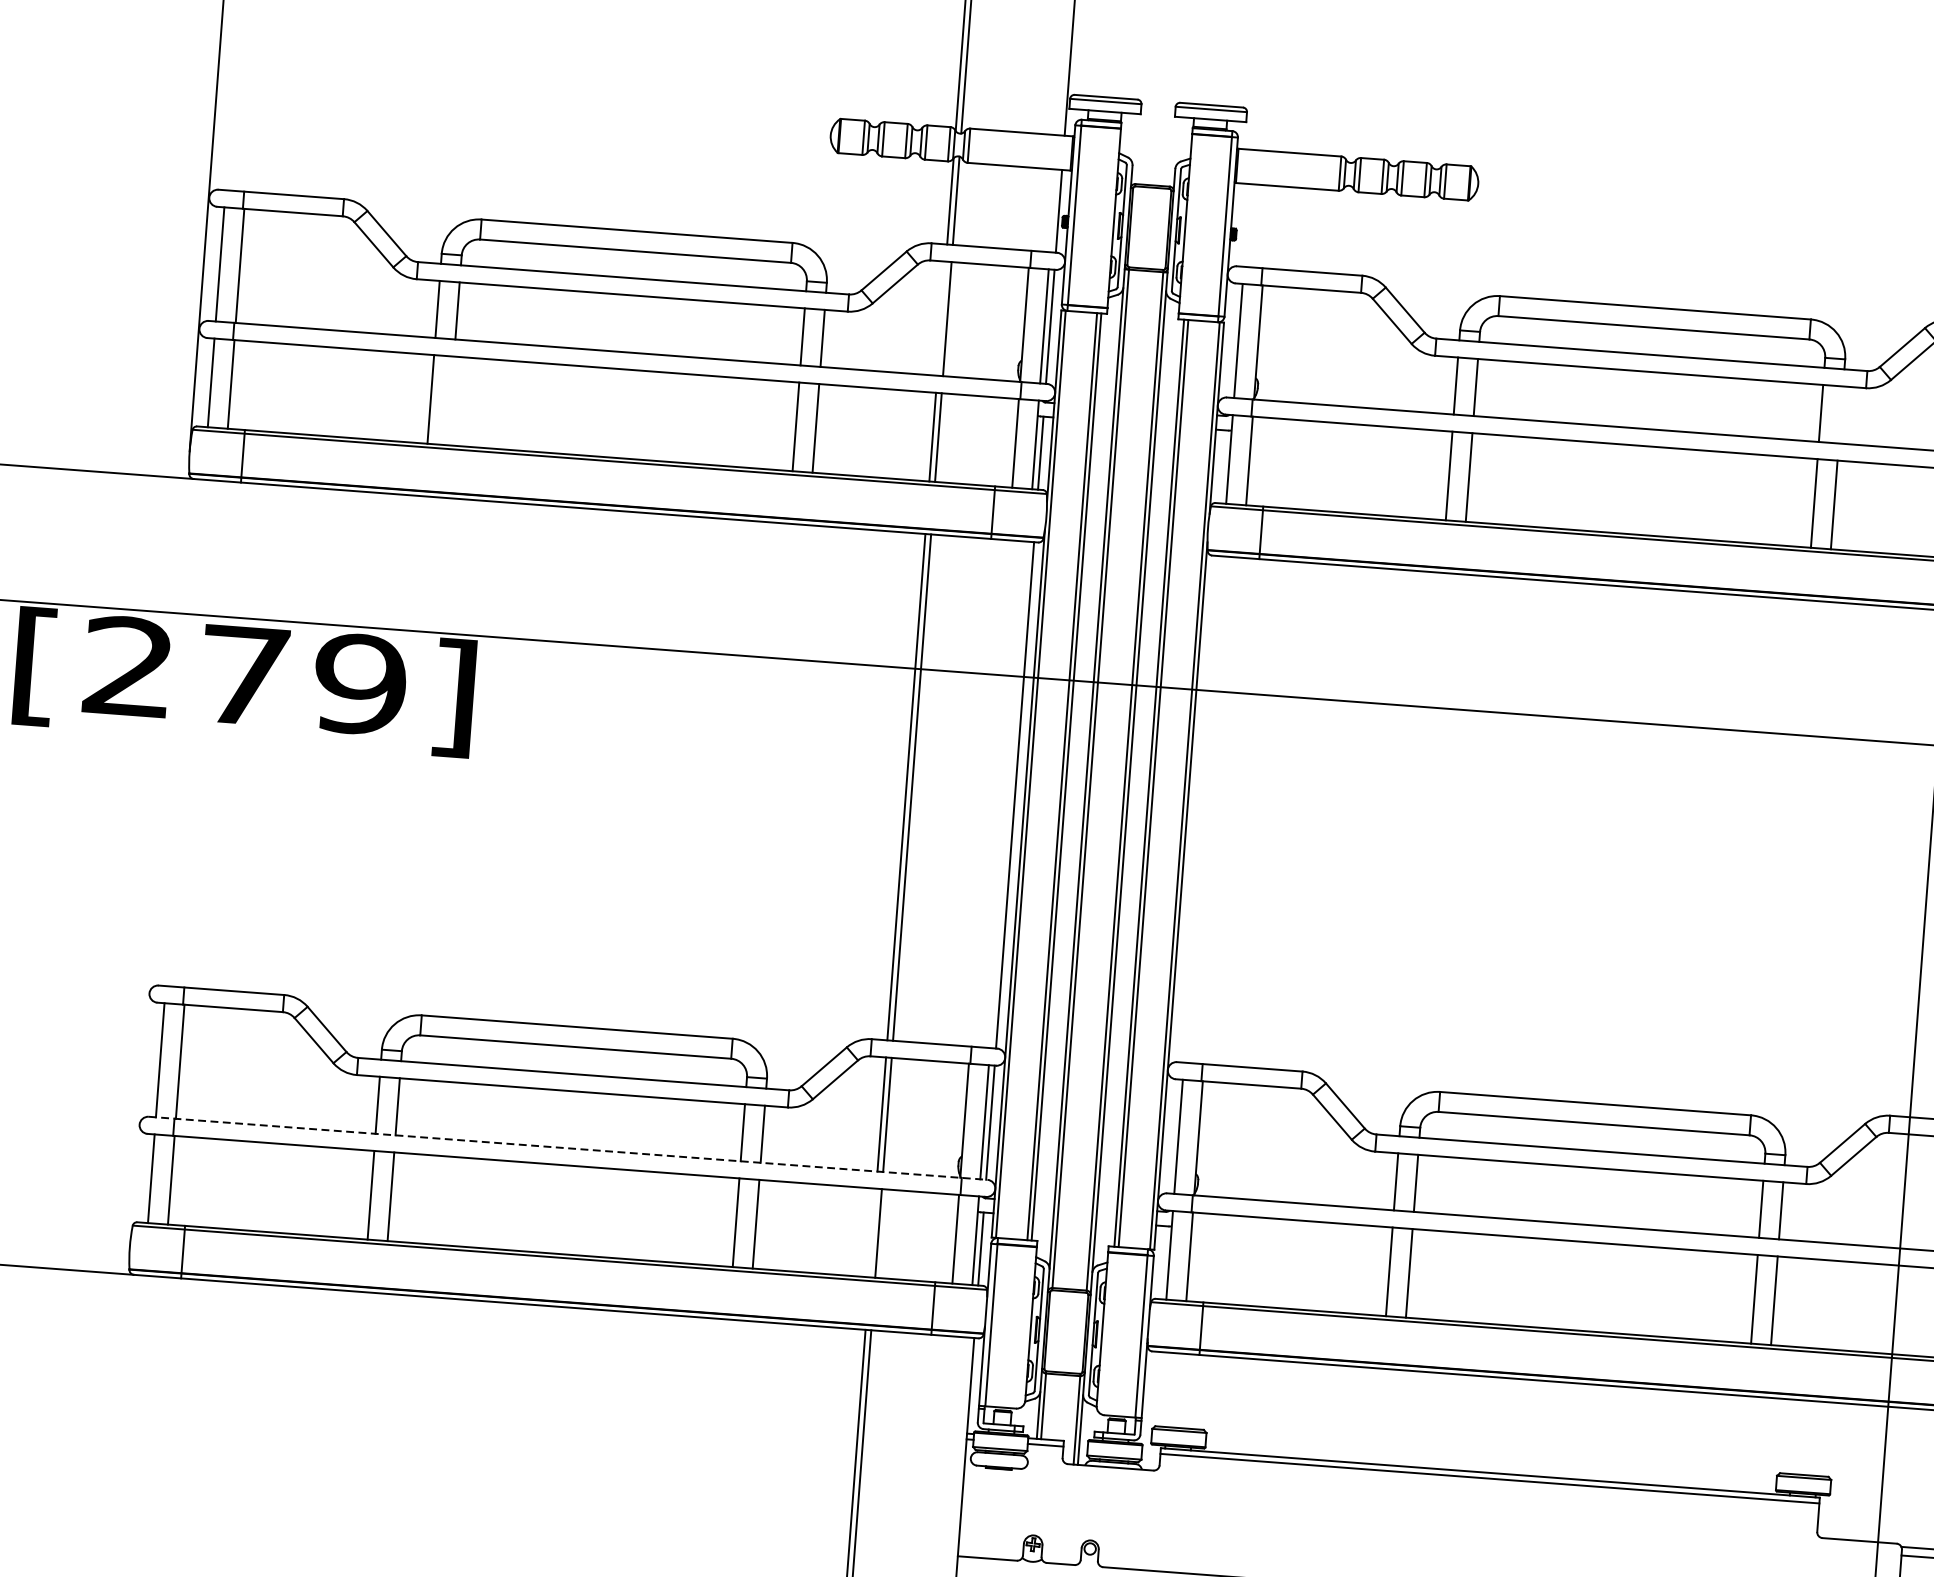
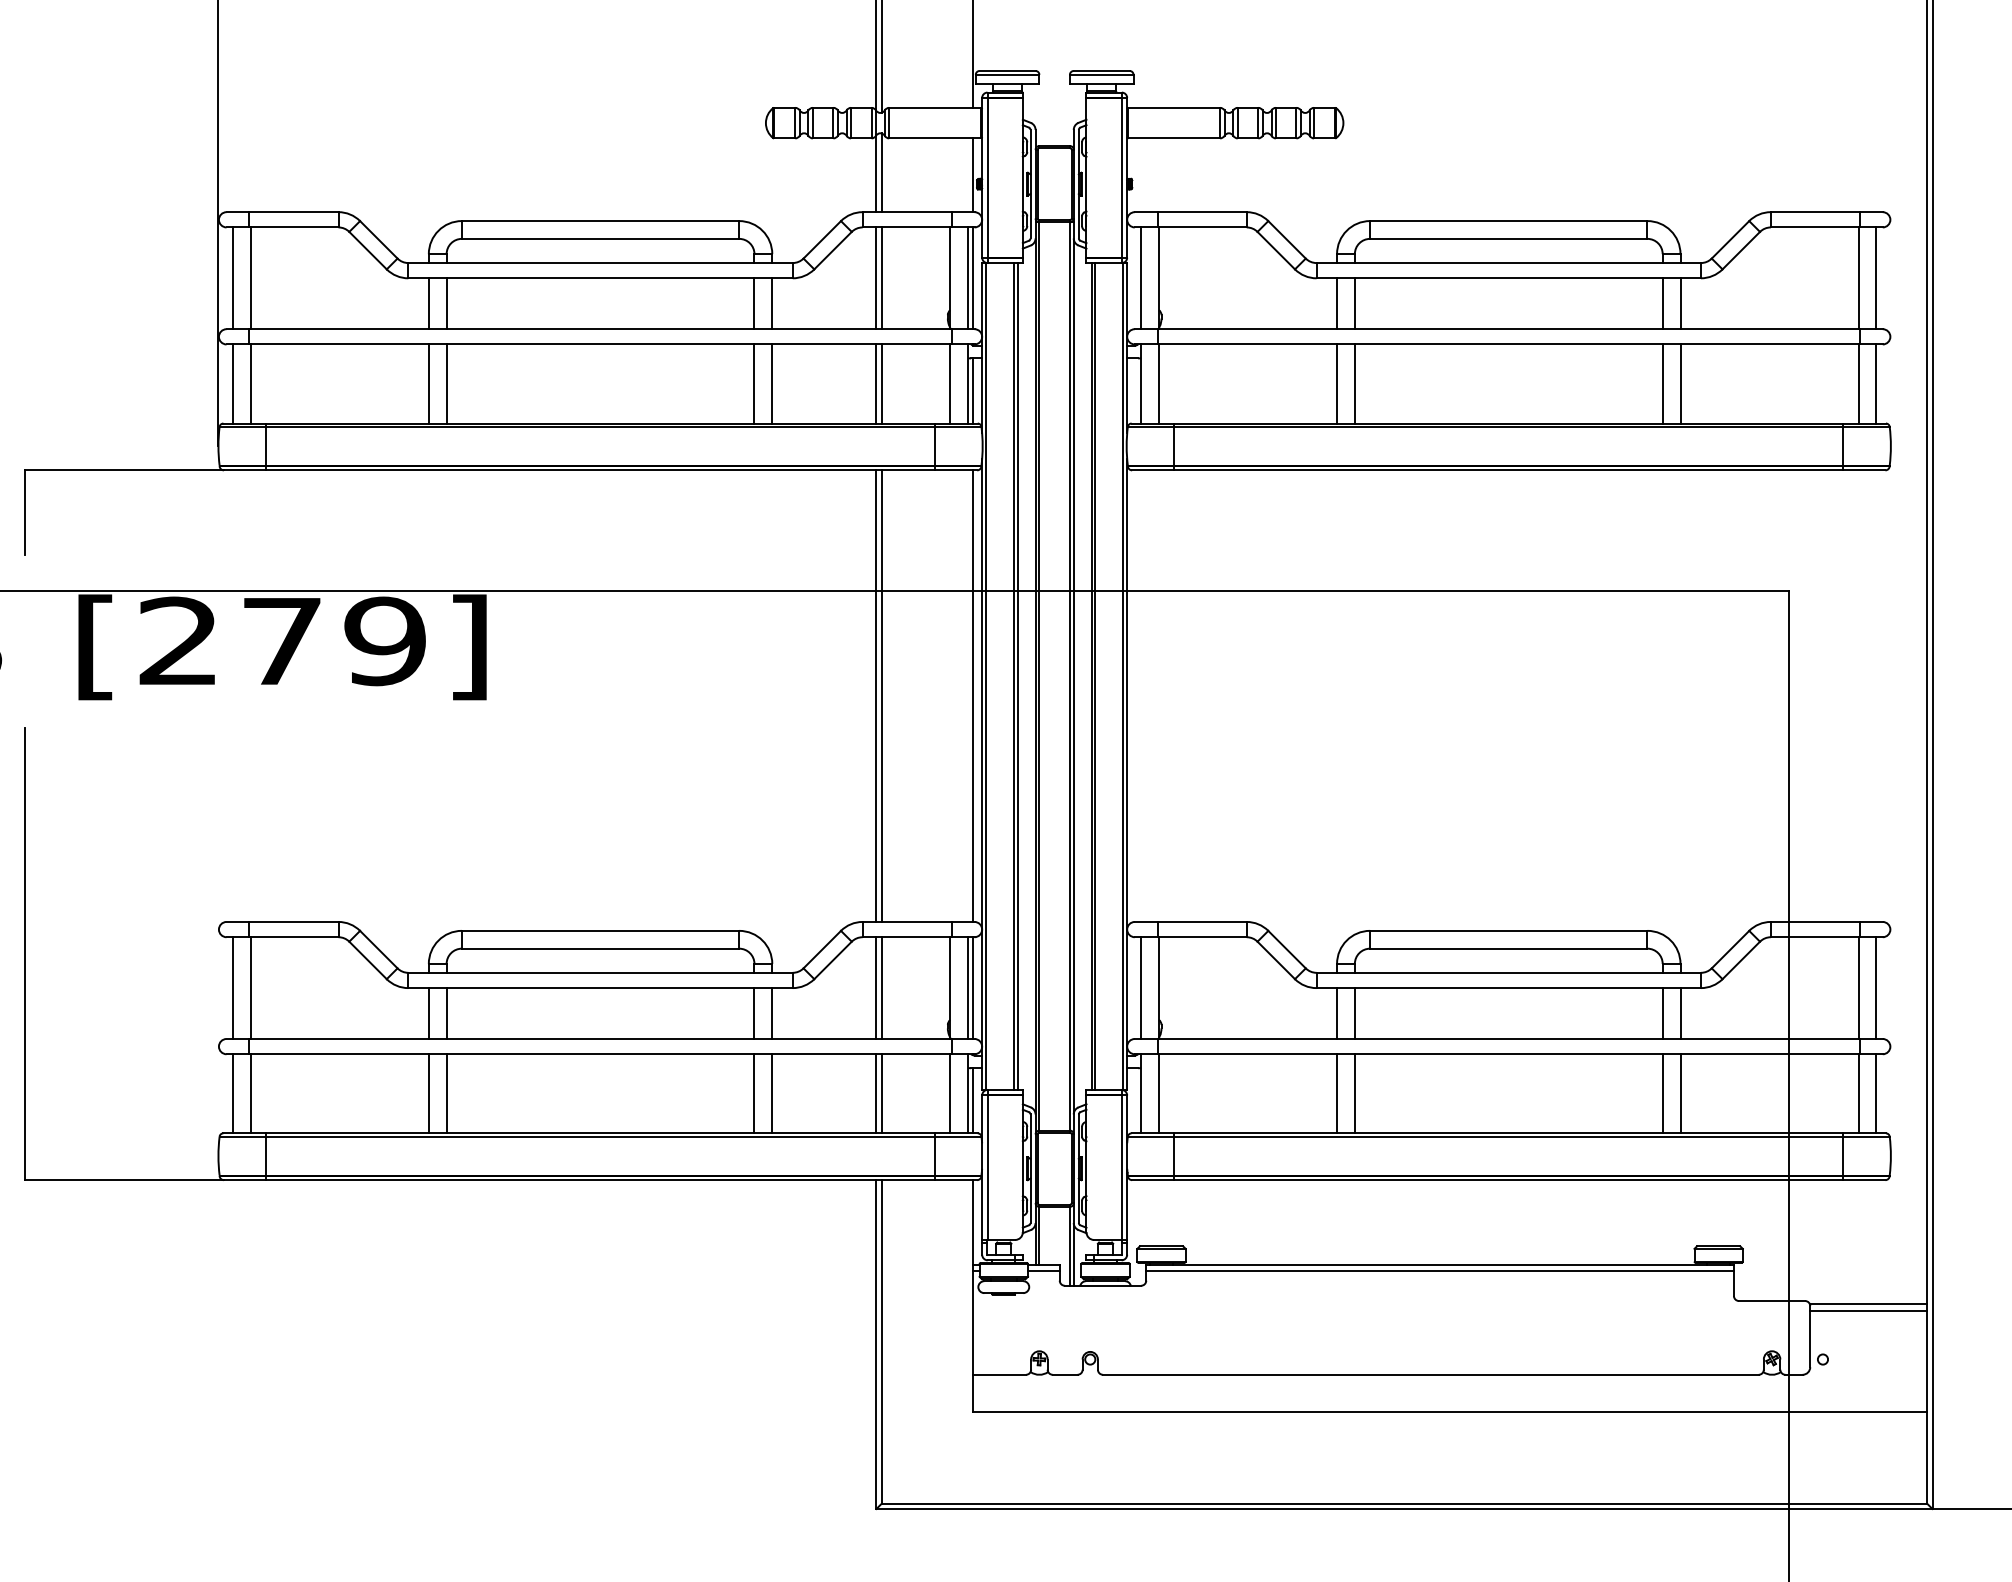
line: (941, 318) -> (876, 278), added
line: (450, 400) -> (446, 383), added
line: (1841, 414) -> (1680, 303), added
line: (568, 1147) -> (600, 1038), dashed -> solid
line: (872, 1232) -> (876, 1093), added

